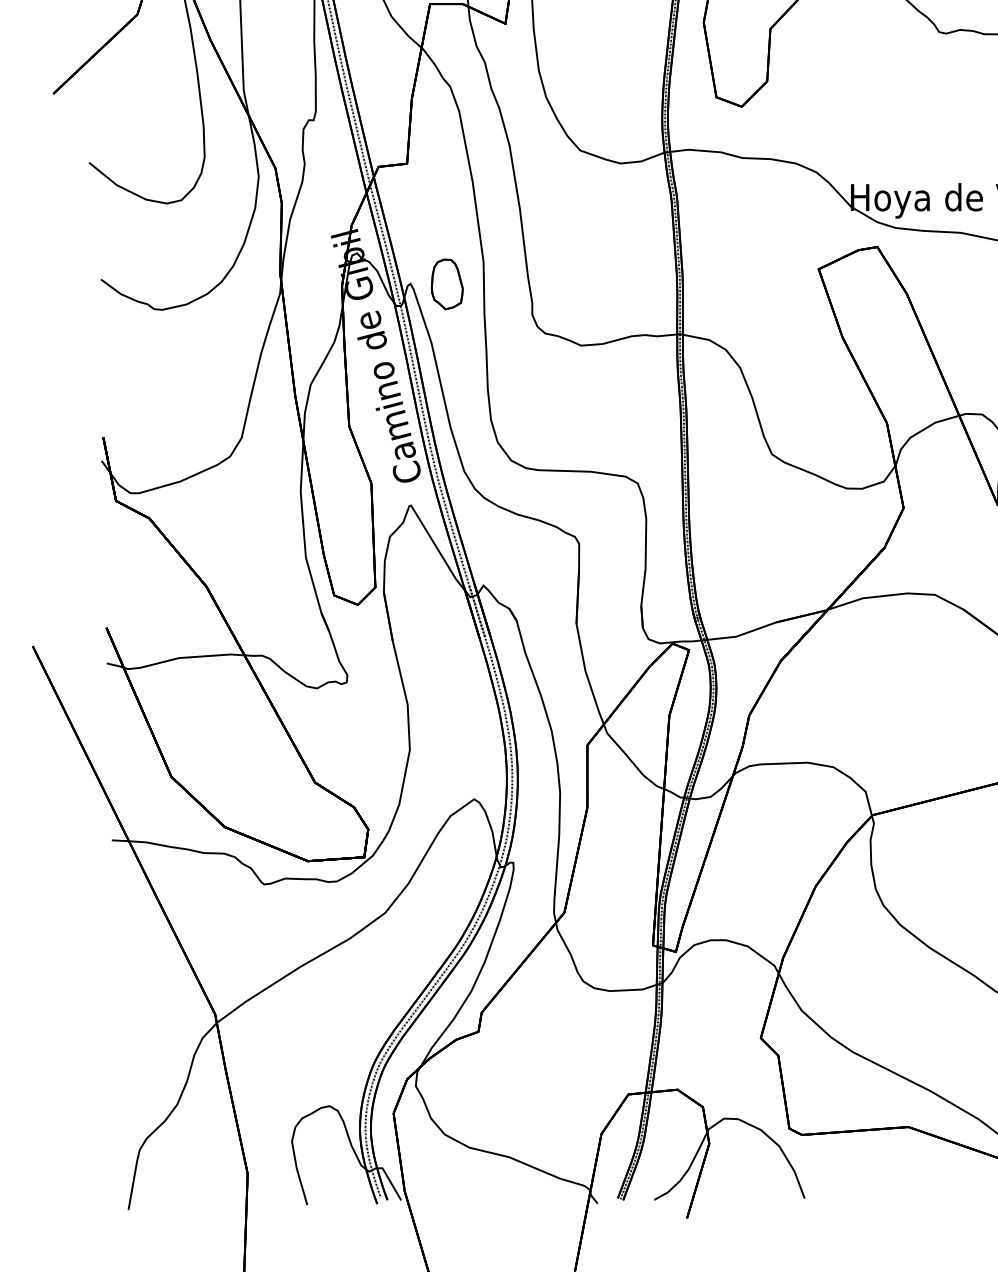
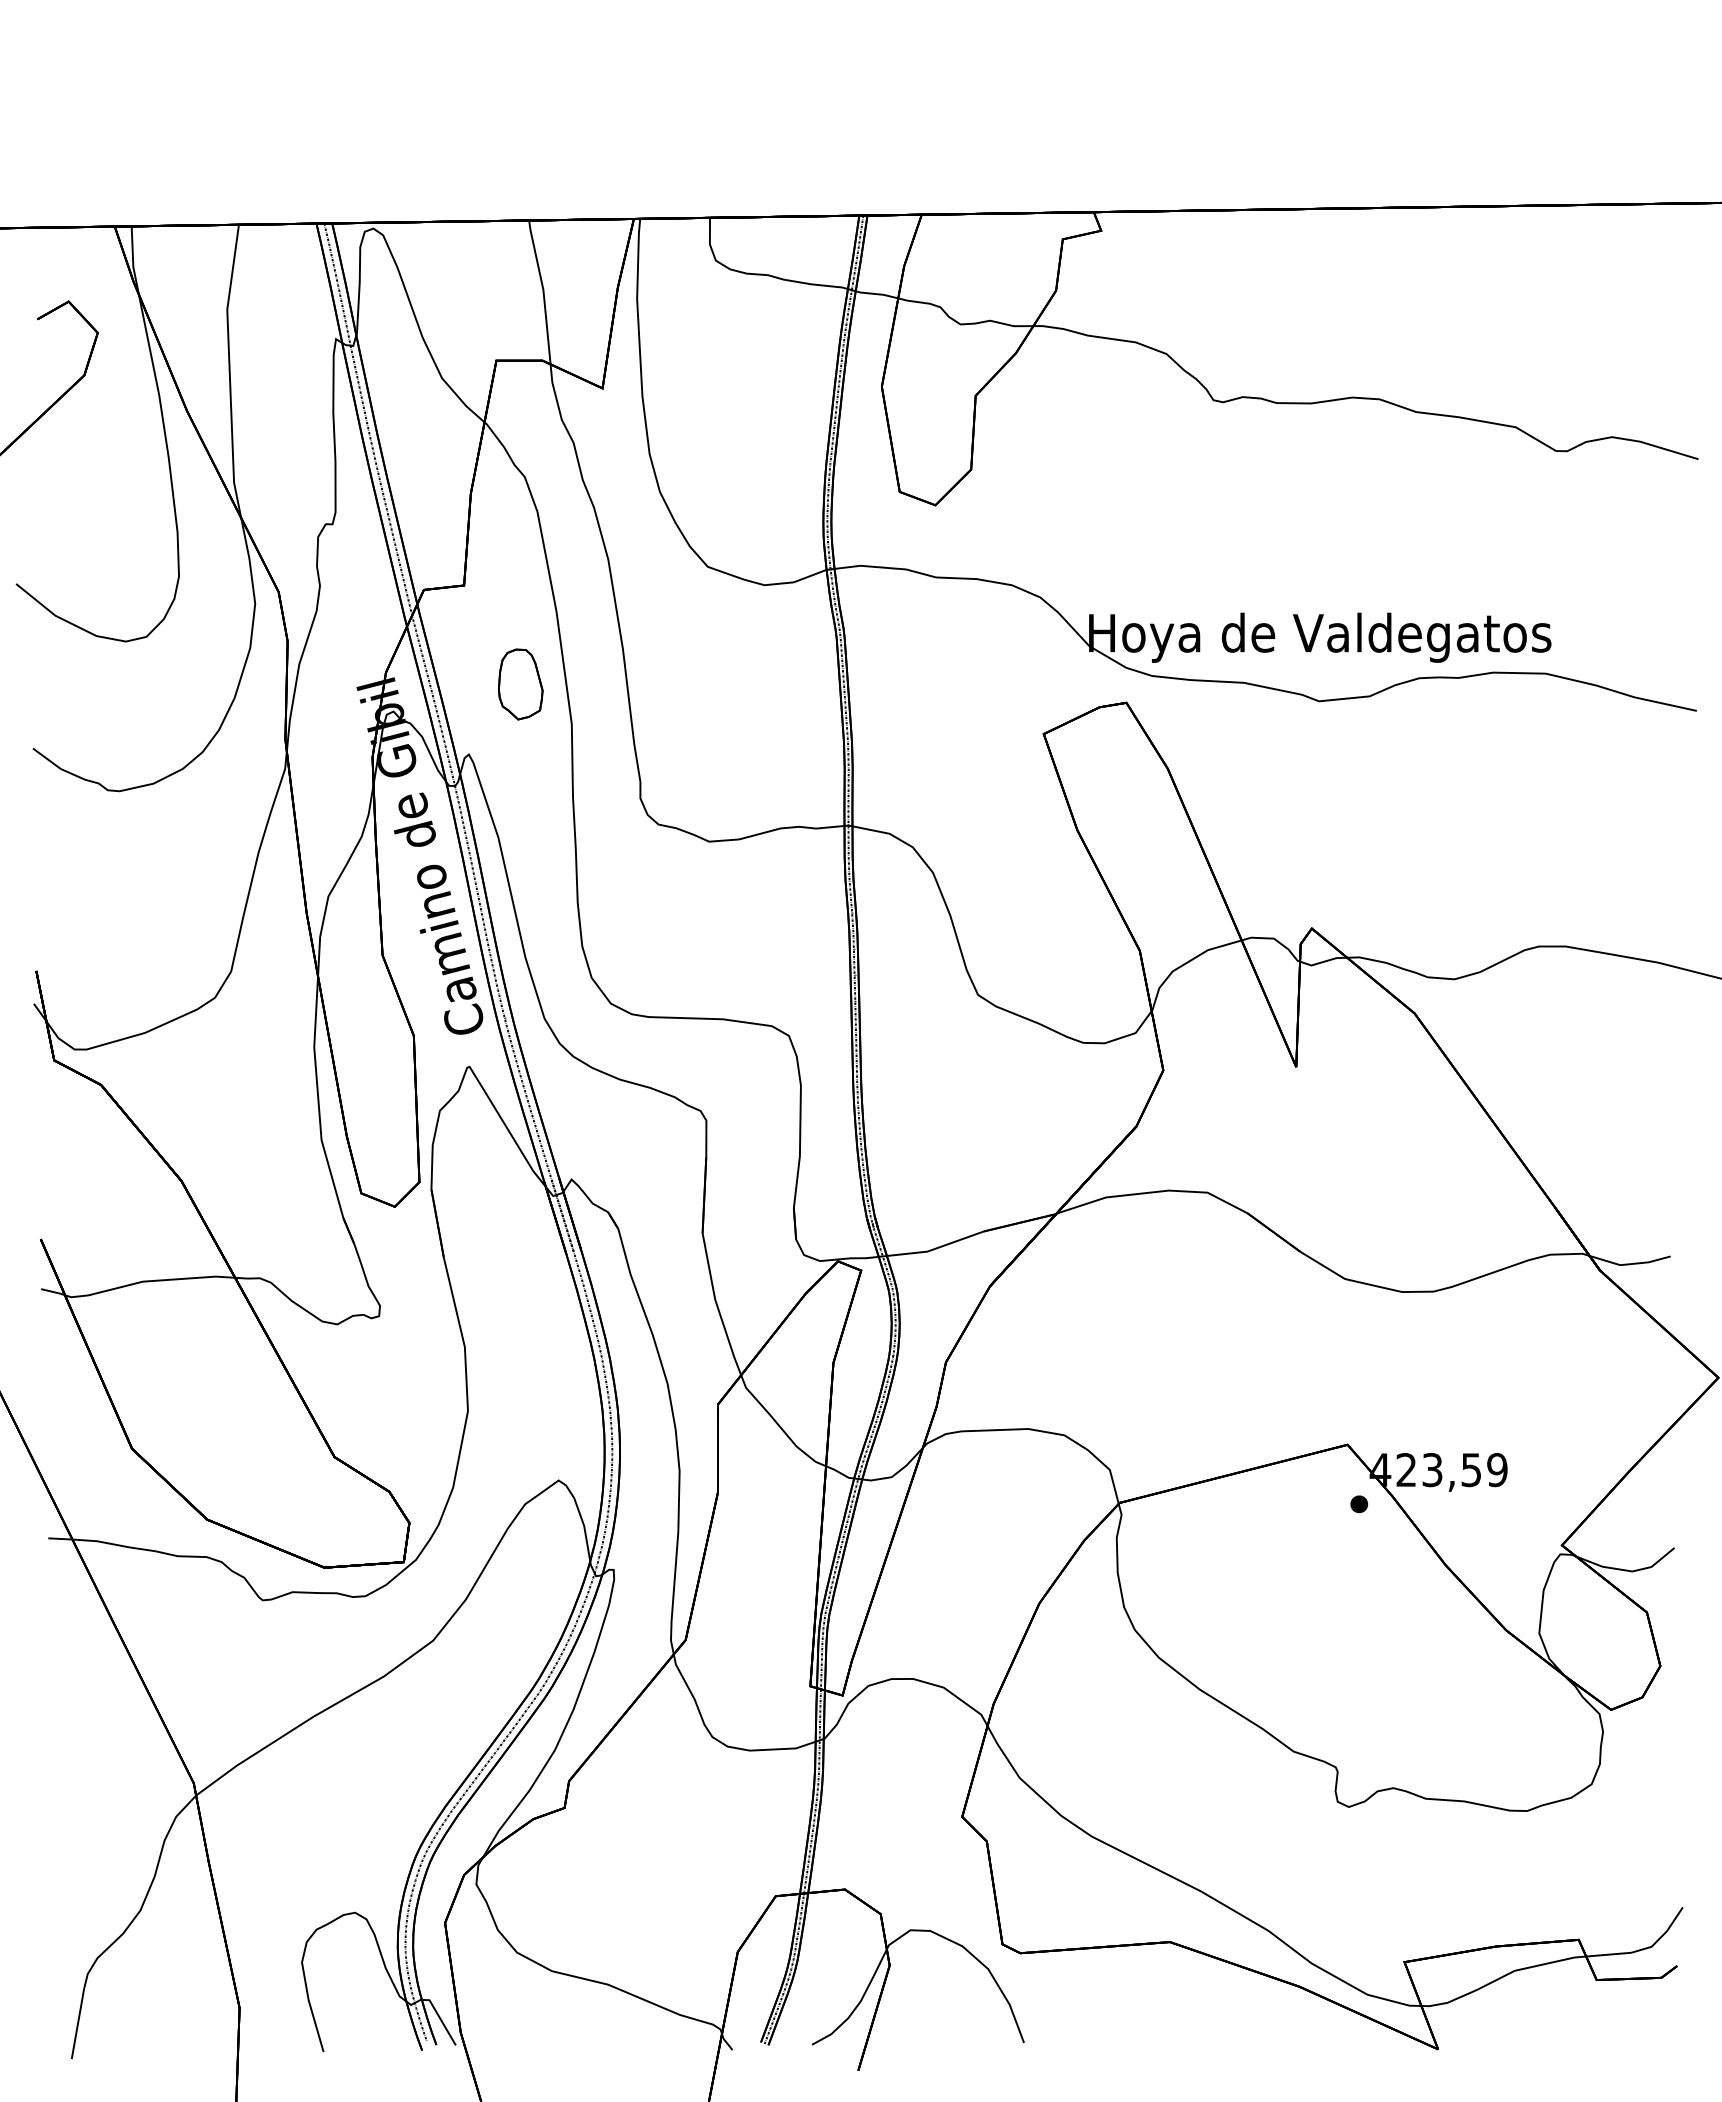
part: (447, 284) -> (520, 684), moved

